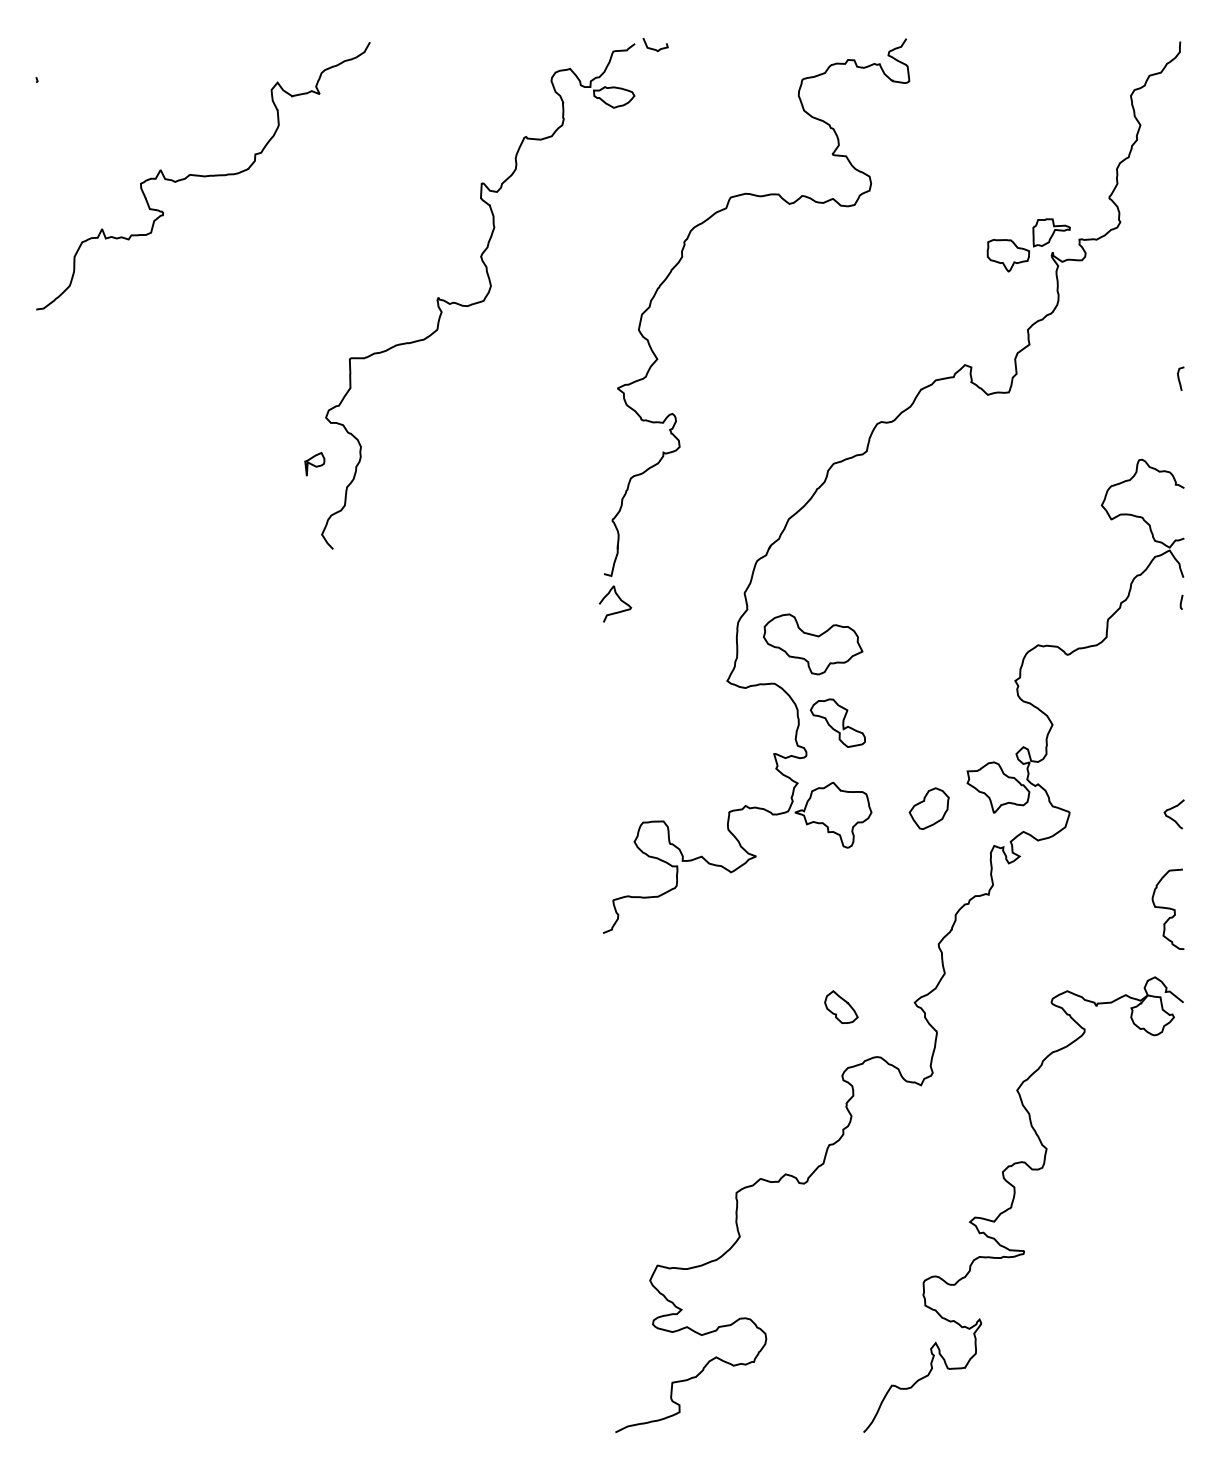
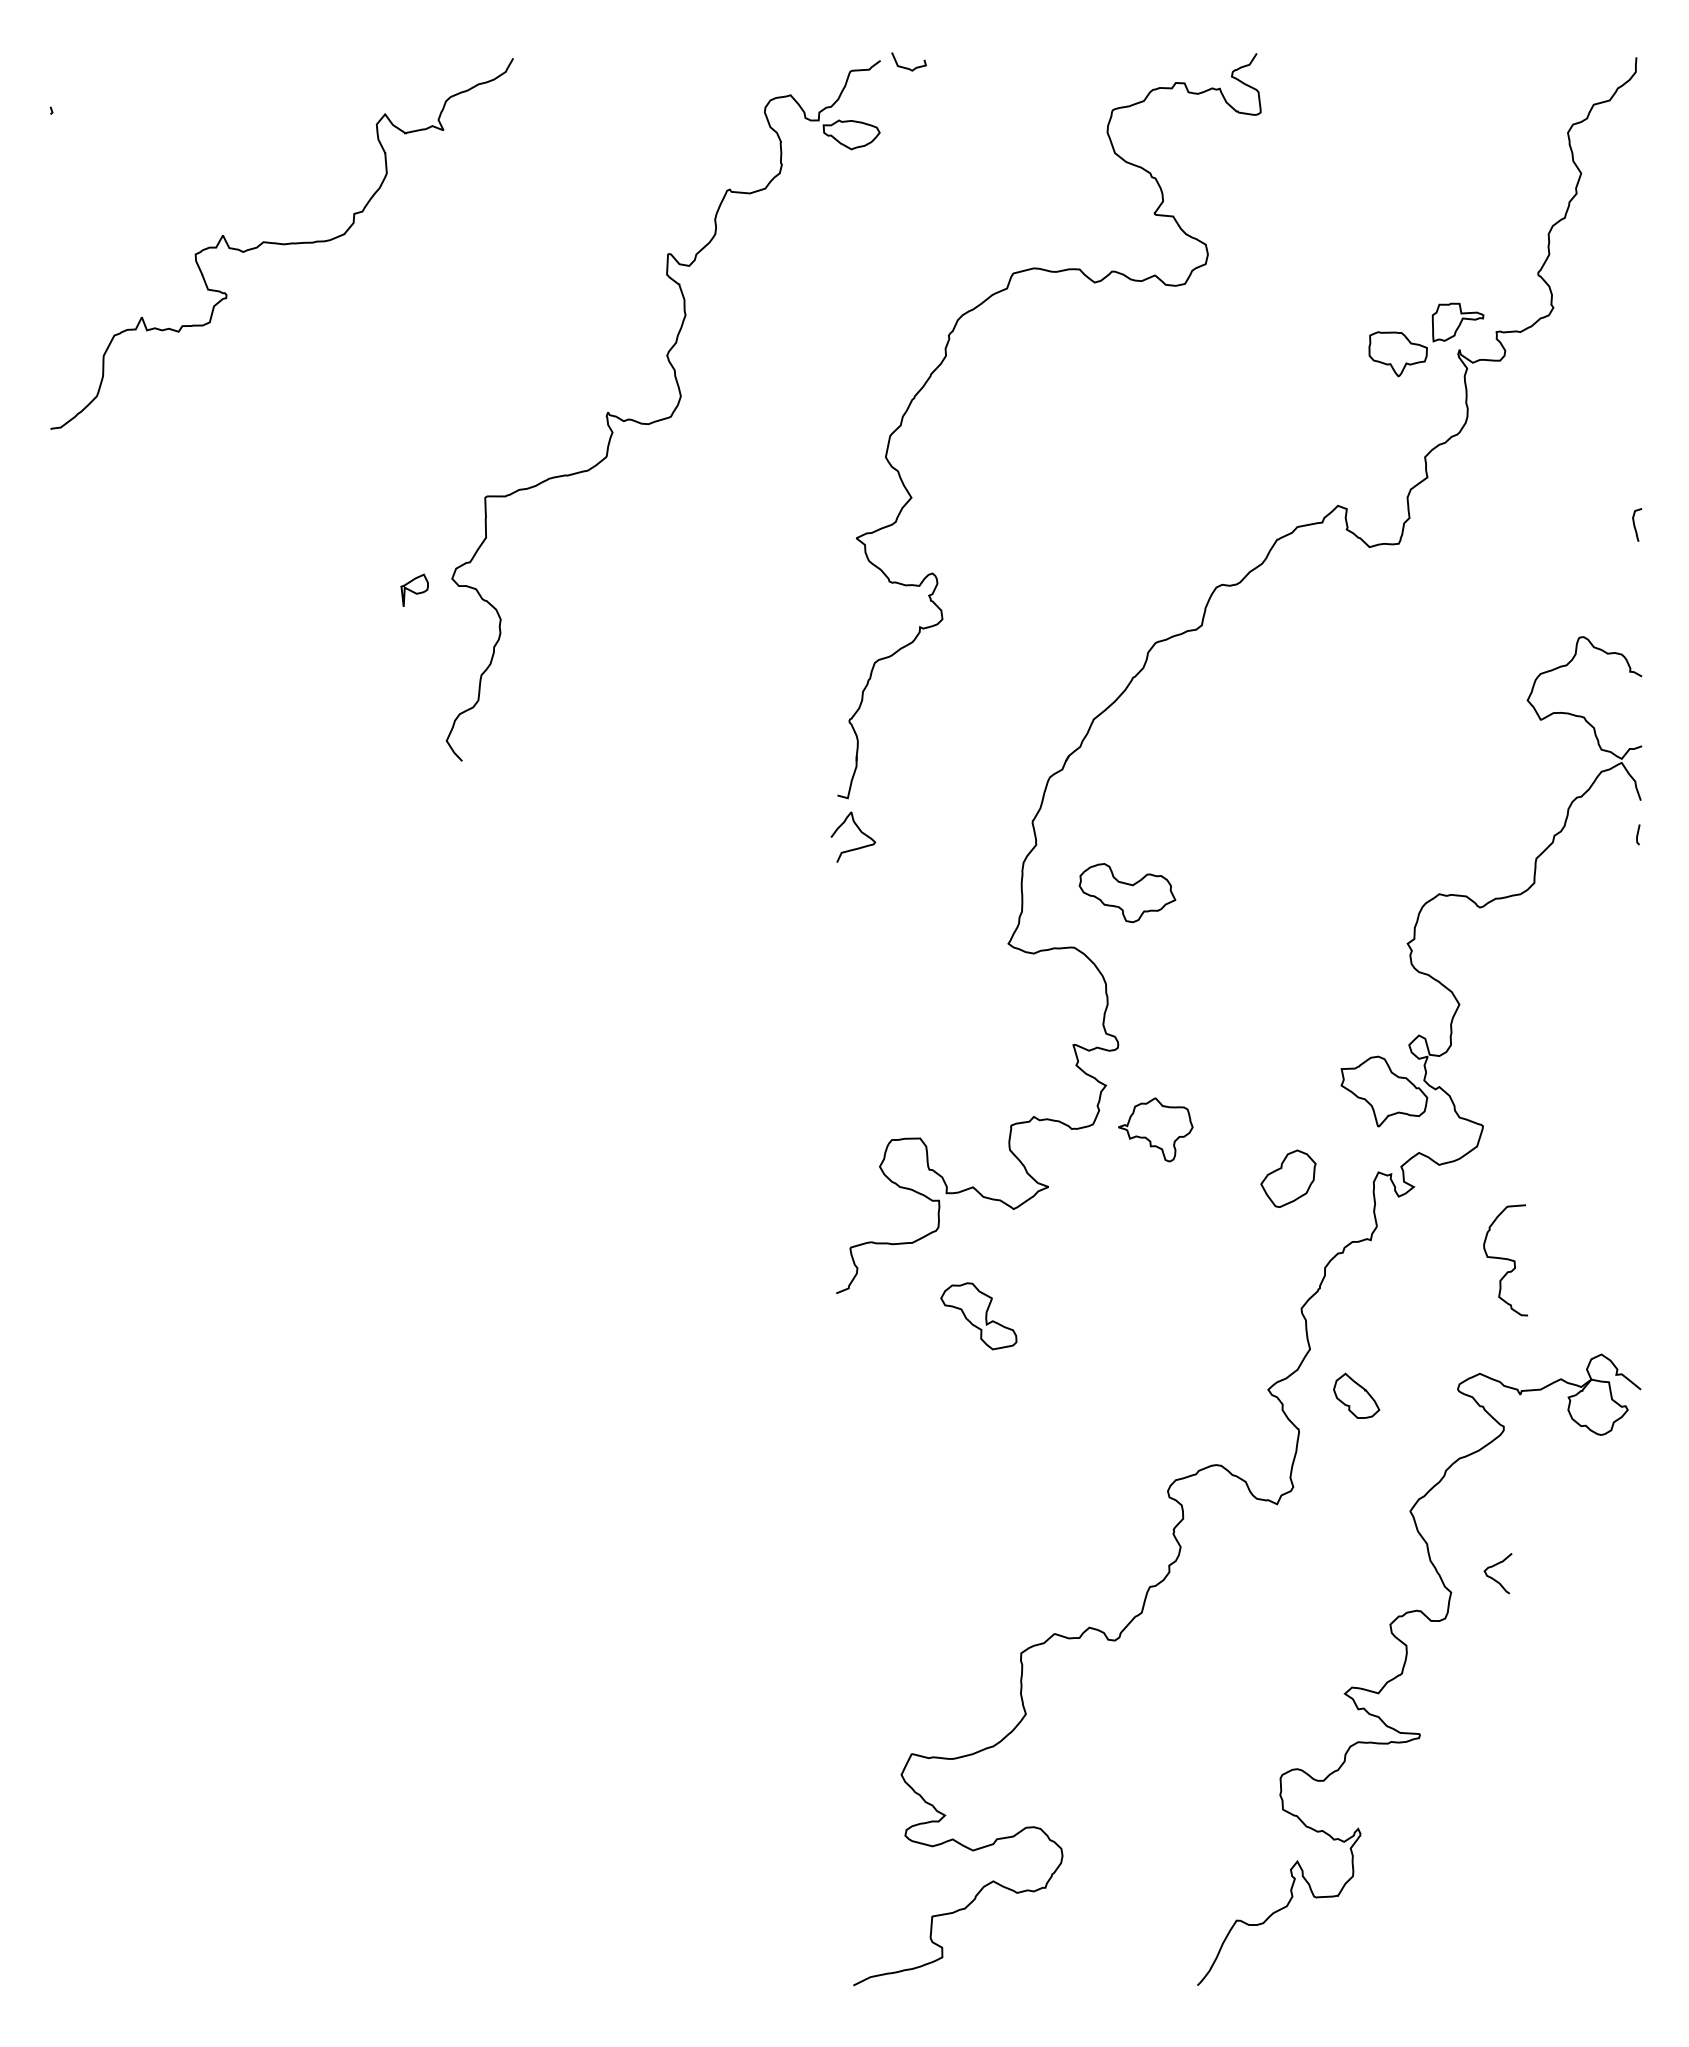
part: (314, 463) -> (414, 589), moved
part: (813, 643) -> (1127, 892), size x0.7
part: (837, 723) -> (978, 1316), moved
part: (929, 808) -> (1288, 1178), moved
part: (833, 814) -> (1155, 1129), size x0.7
curve: (1171, 817) -> (1494, 1578), moved
curve: (1168, 908) -> (1505, 1259), moved
part: (841, 1006) -> (1356, 1395), moved

